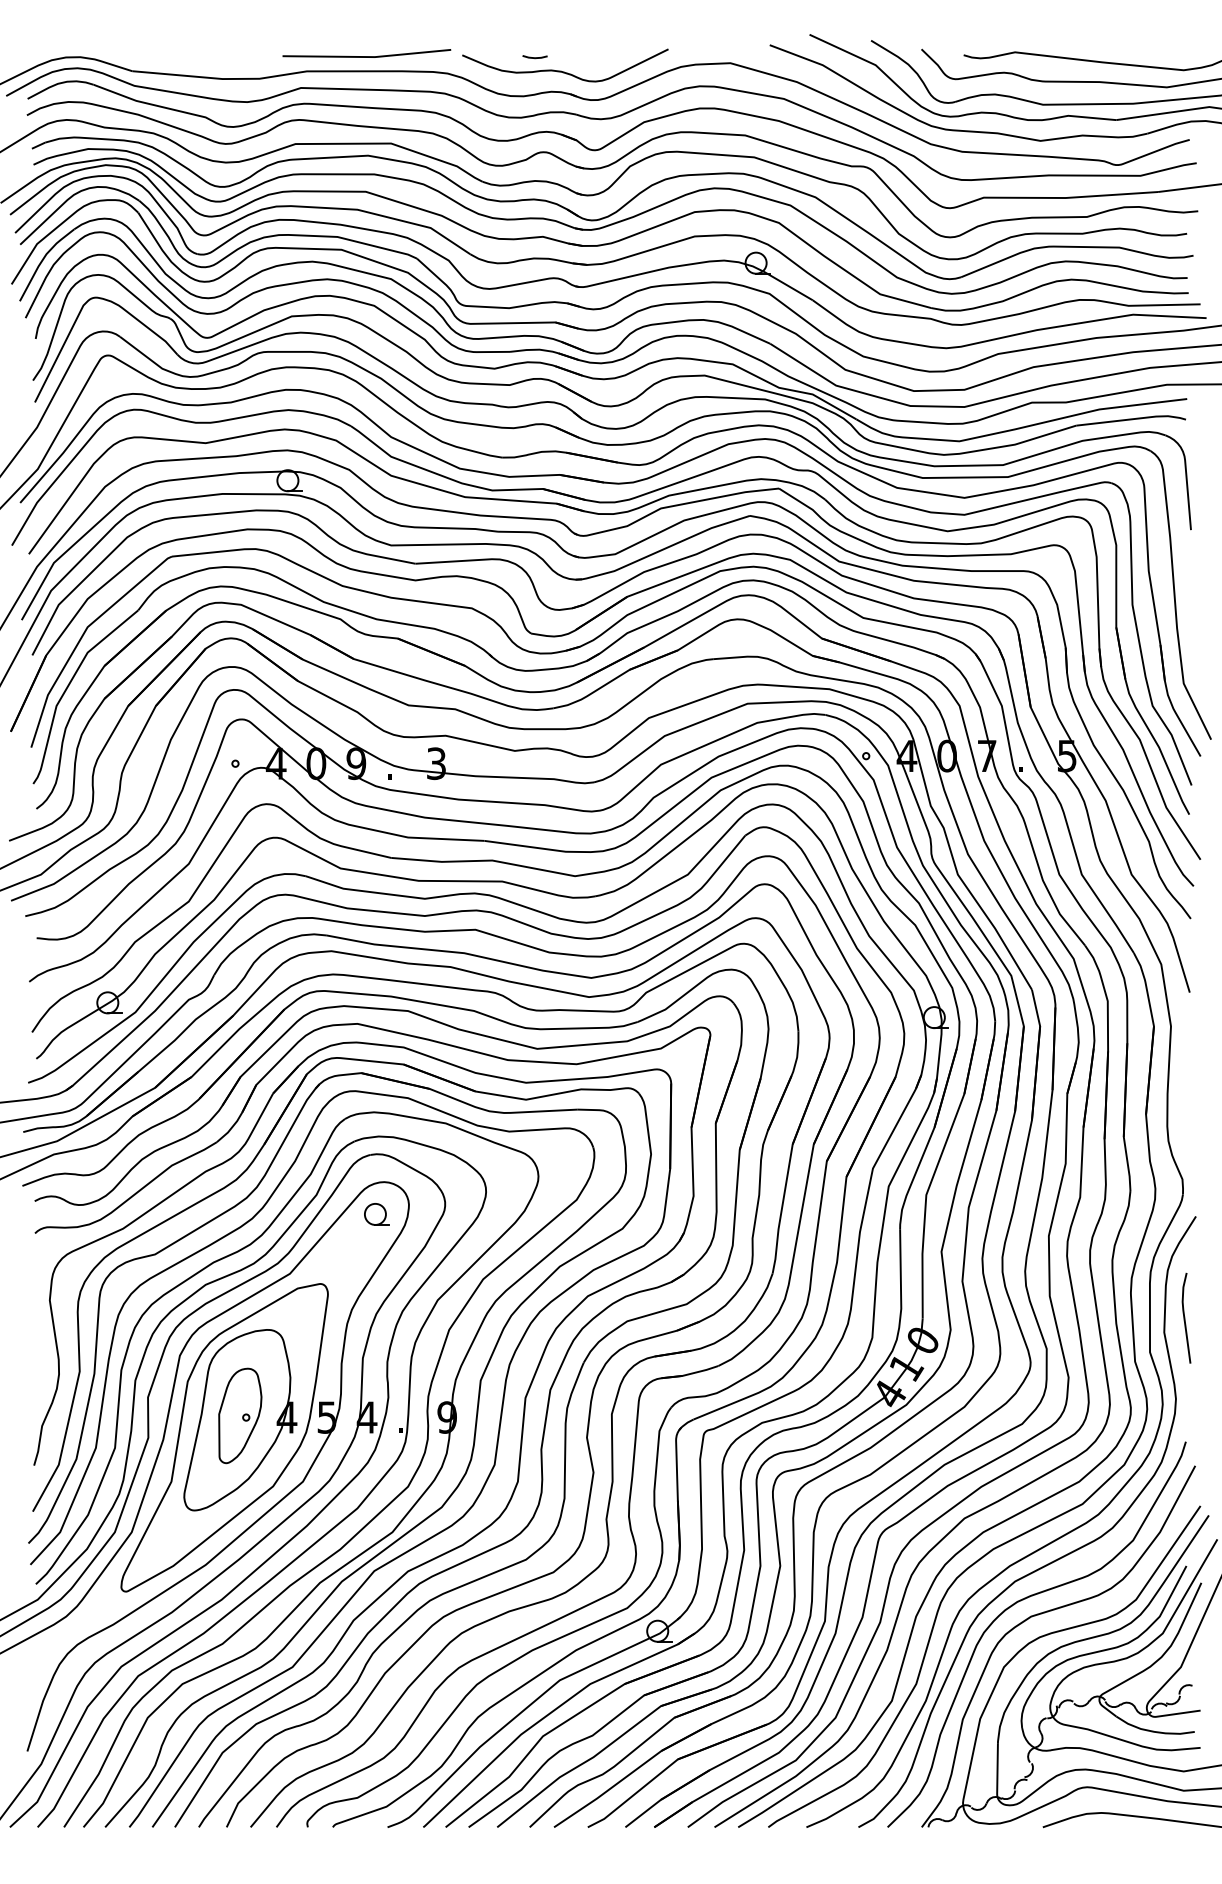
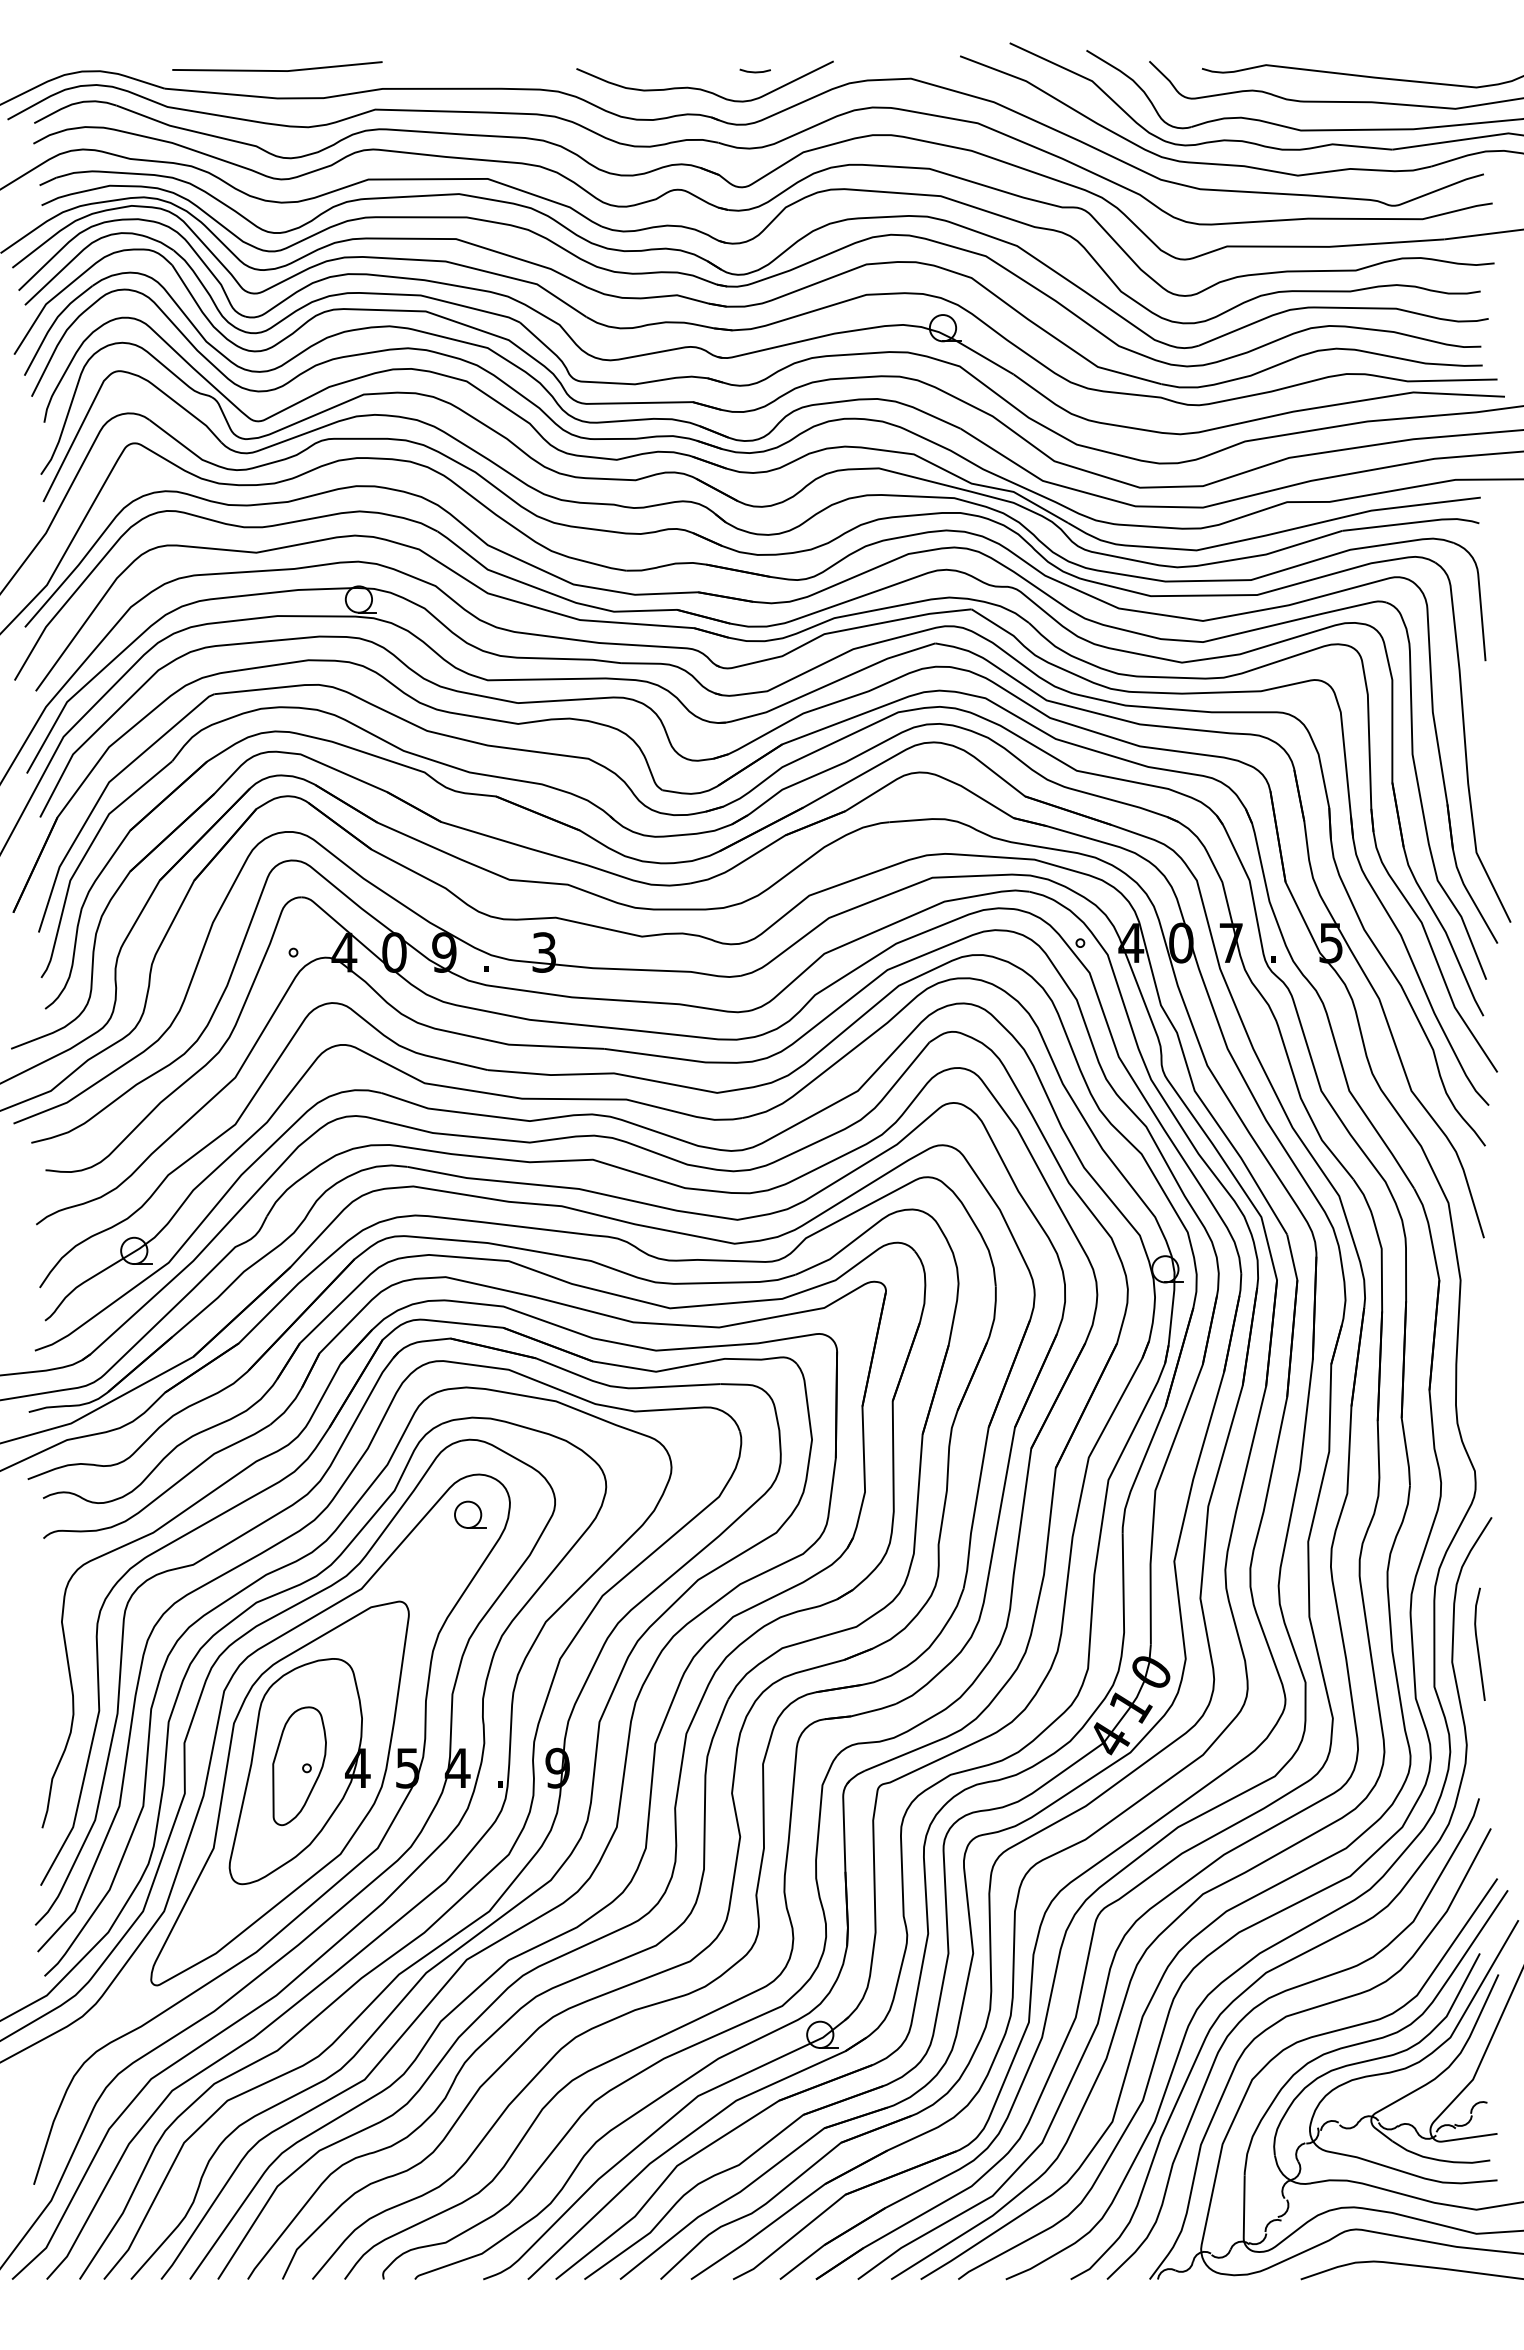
line: (366, 56) -> (277, 70), moved
line: (534, 57) -> (754, 71), moved

